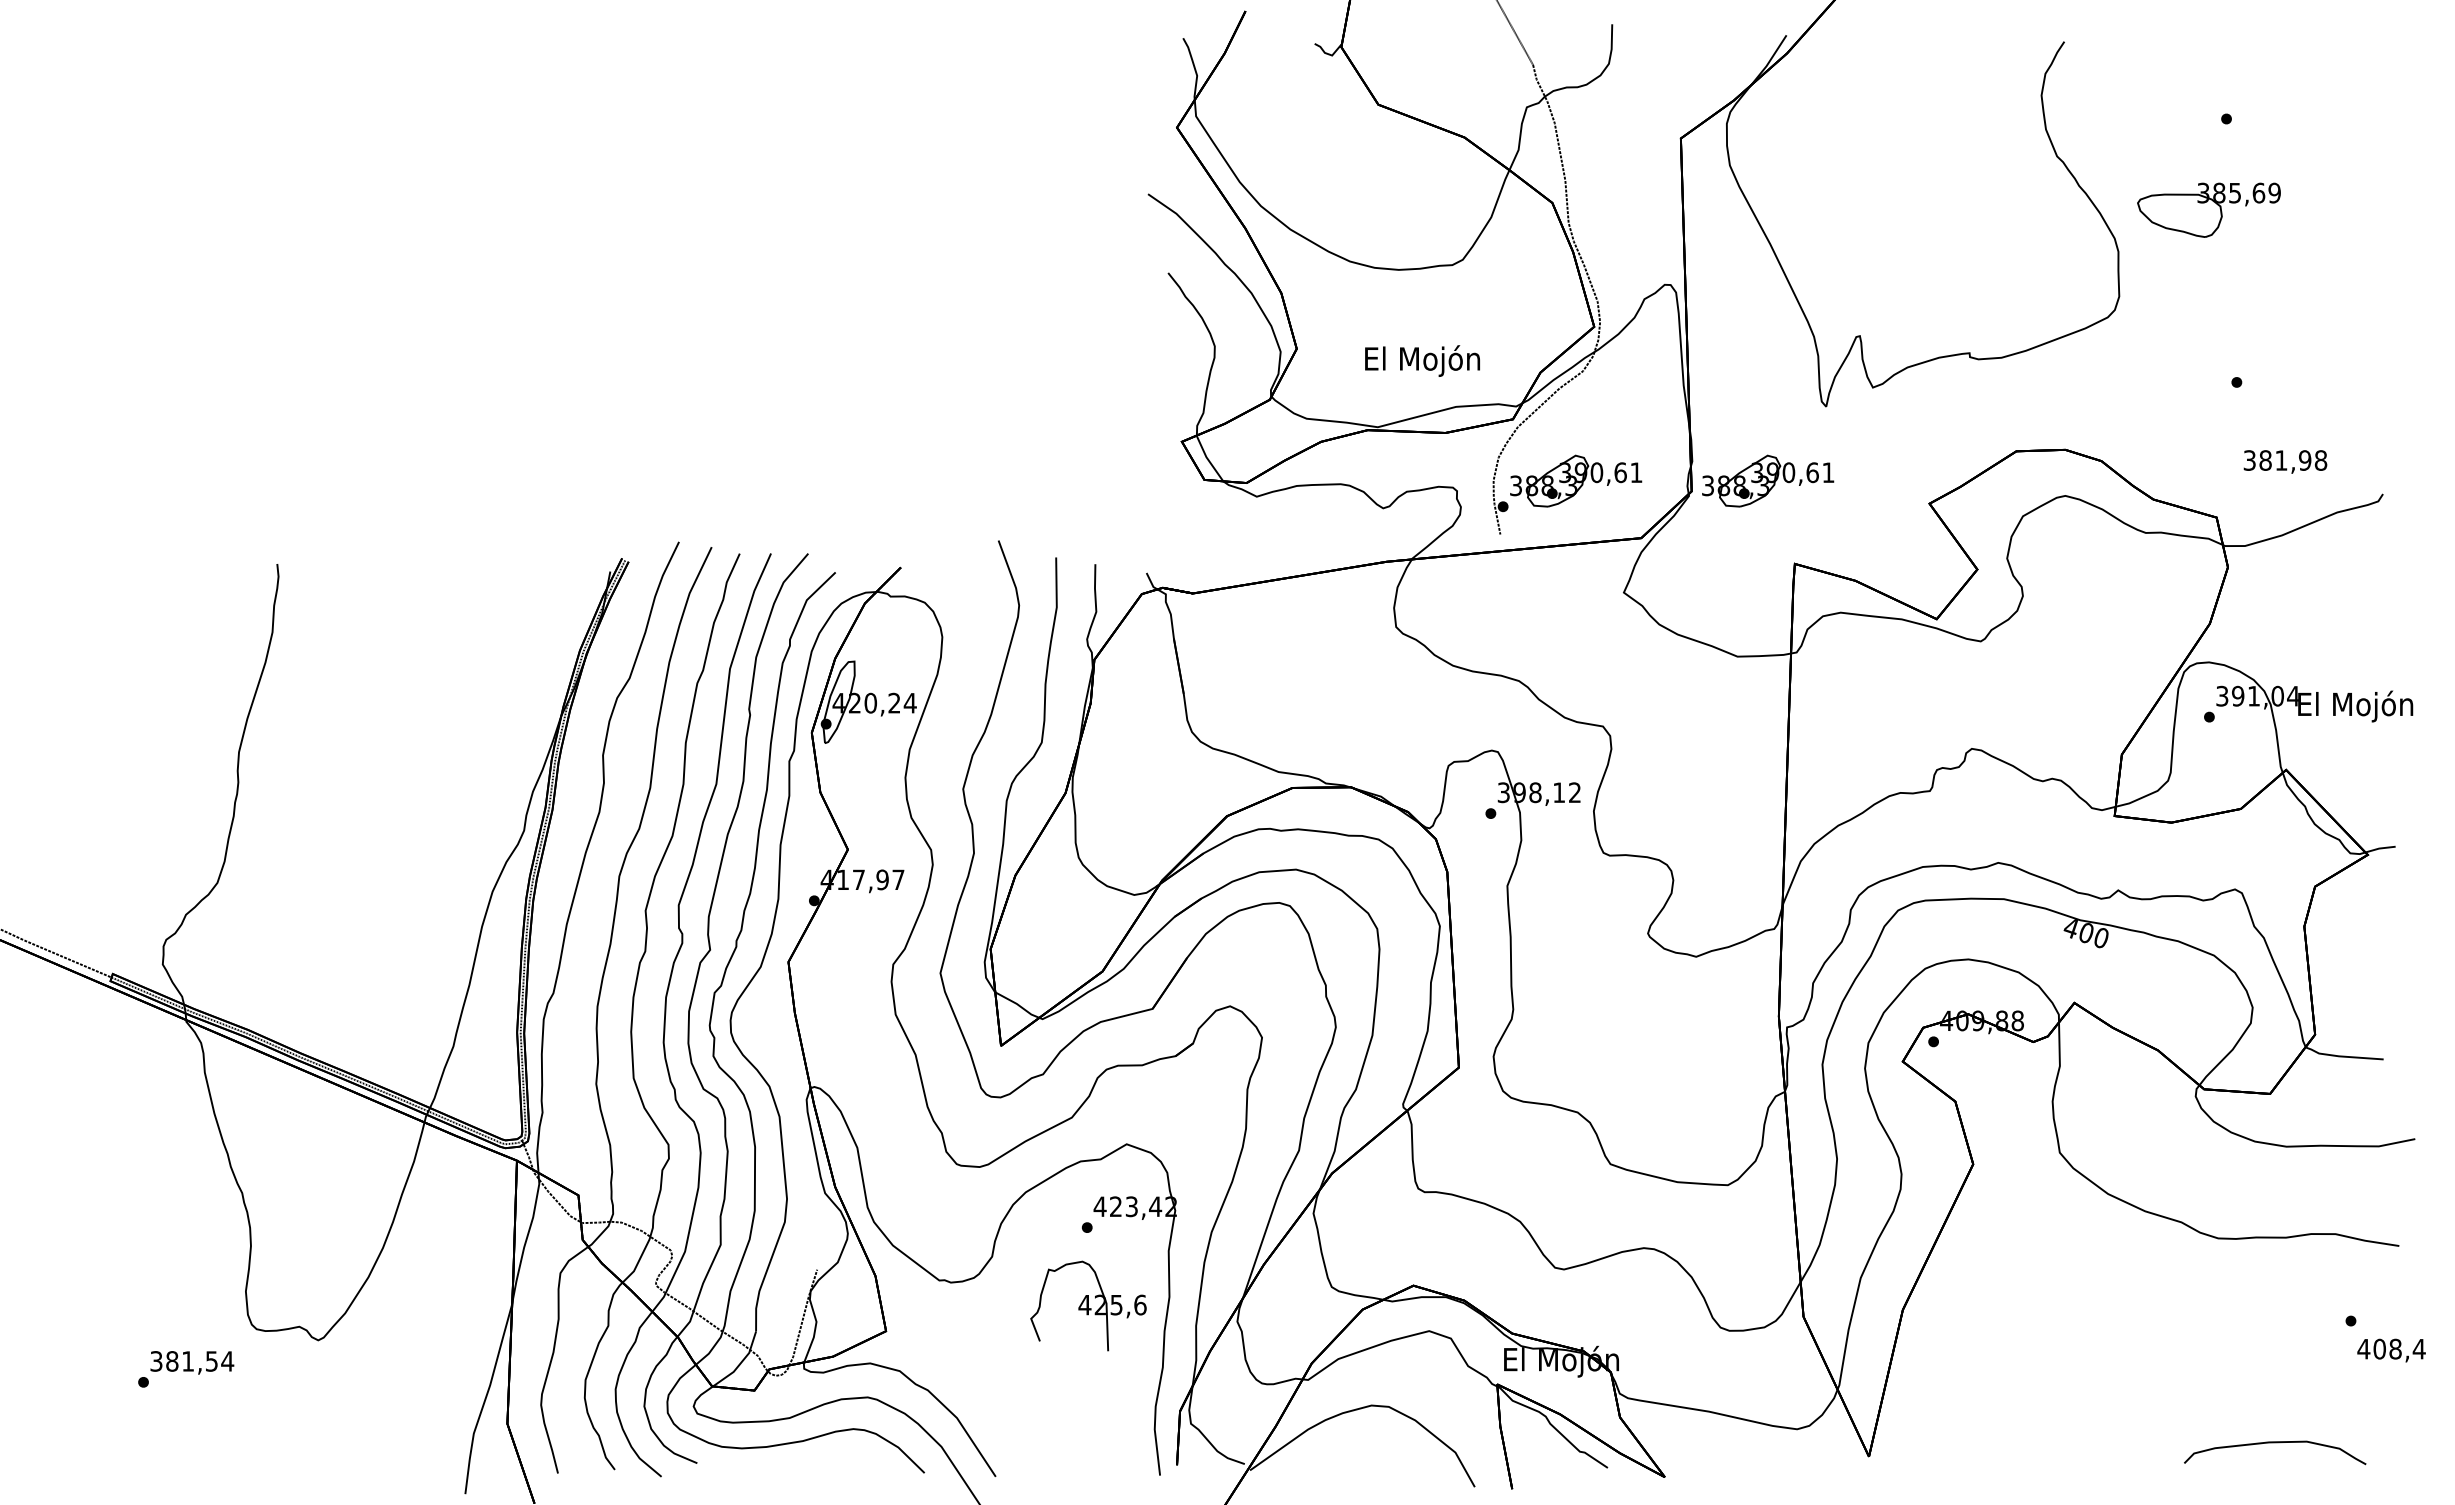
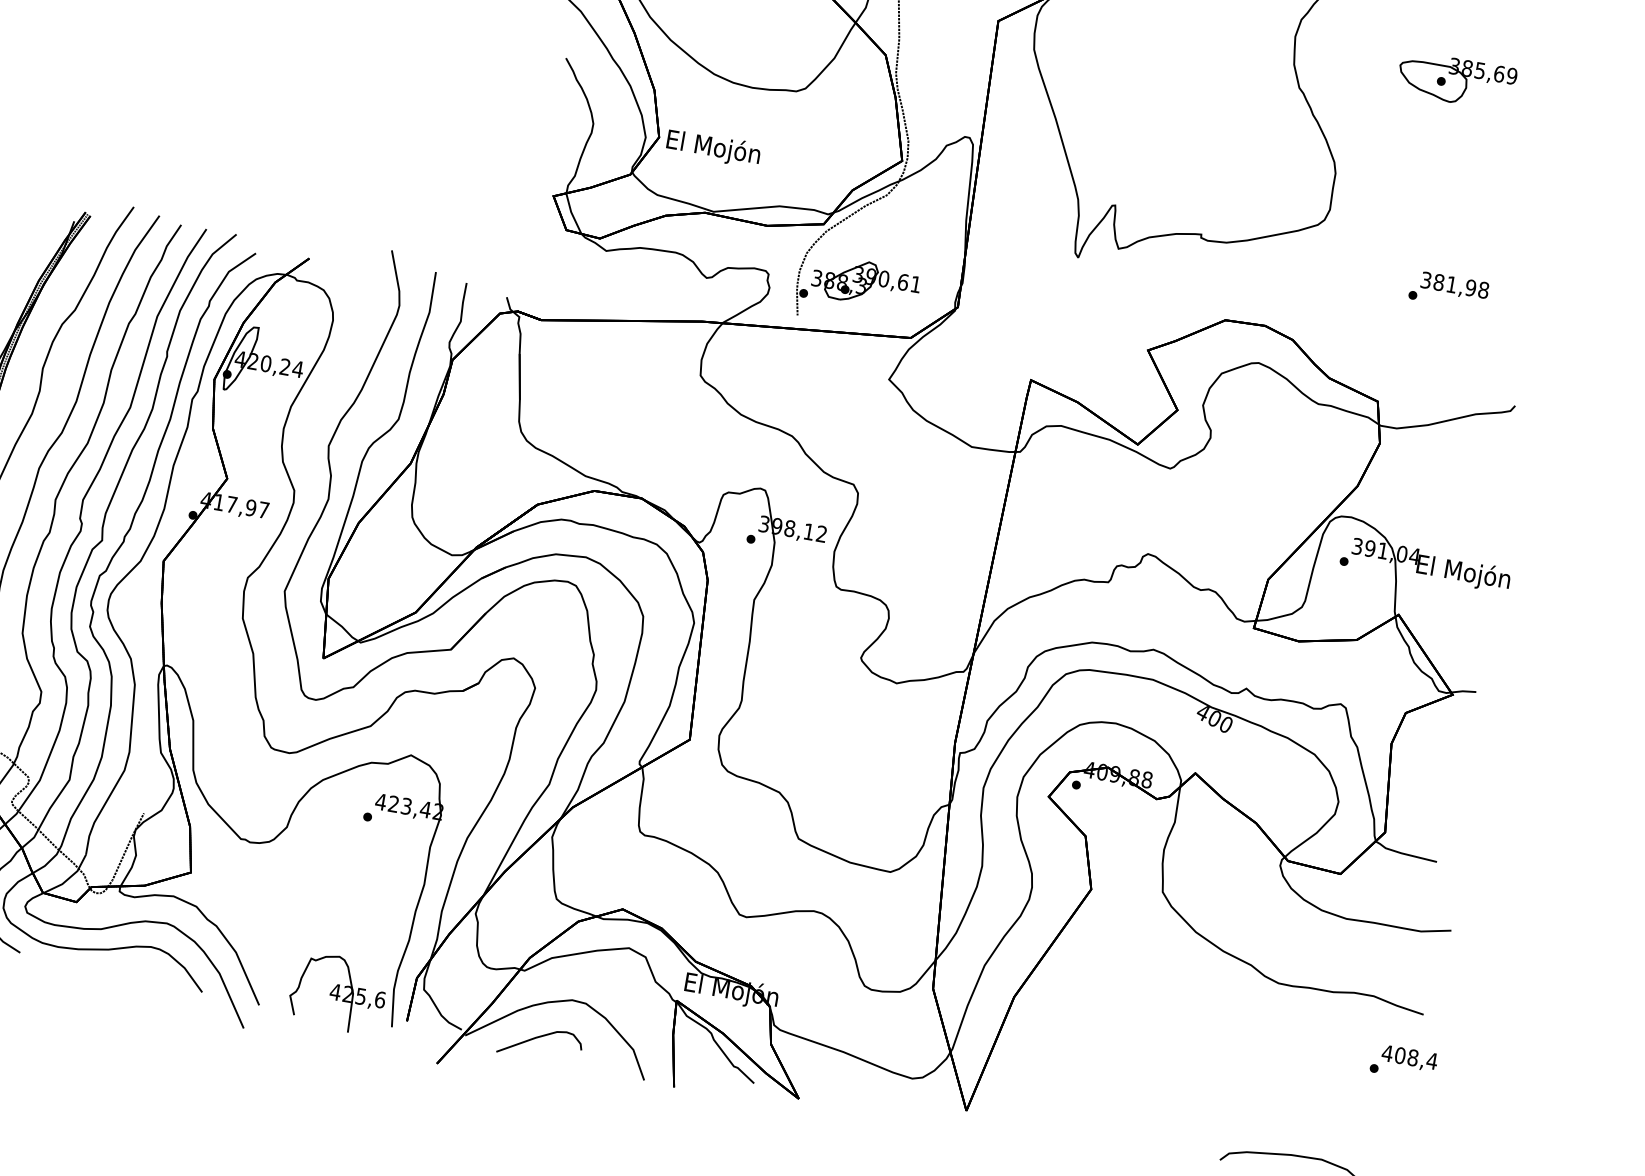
part: (2208, 209) -> (1456, 80), moved
text: (1422, 360) -> (713, 148), moved
text: (2285, 461) -> (1454, 286), moved
part: (1768, 480) -> (1021, 309), removed
part: (1088, 1305) -> (338, 992), moved
text: (2391, 1350) -> (1409, 1058), moved
curve: (1340, 1457) -> (539, 1037), added

